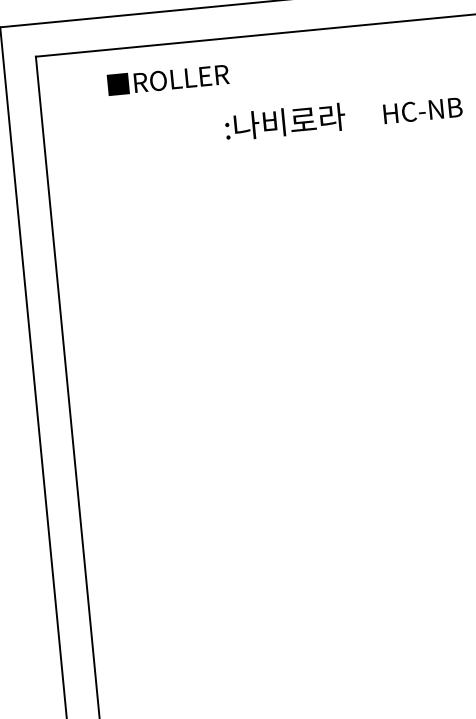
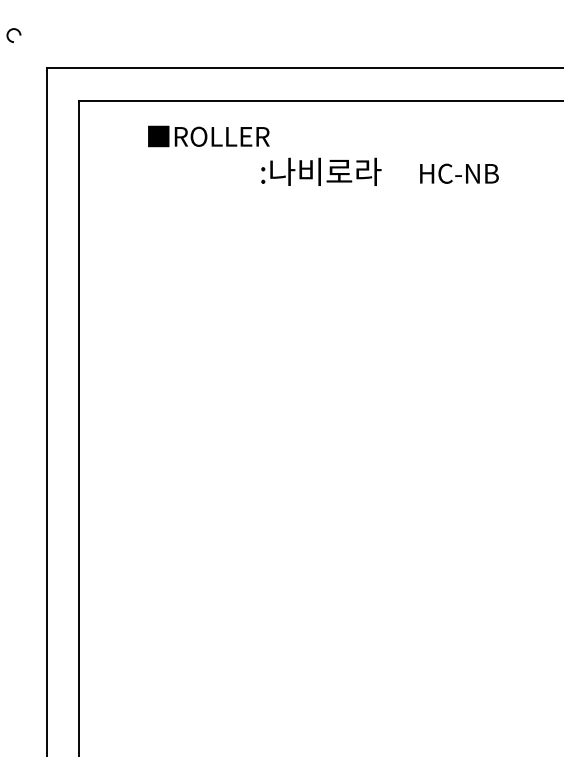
text: (343, 116) -> (379, 171), moved

